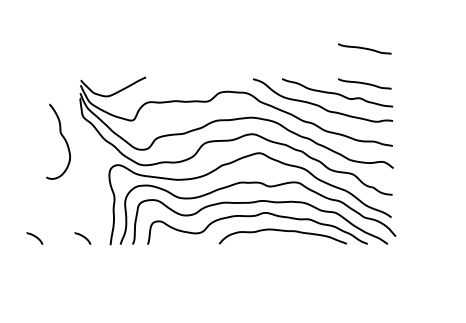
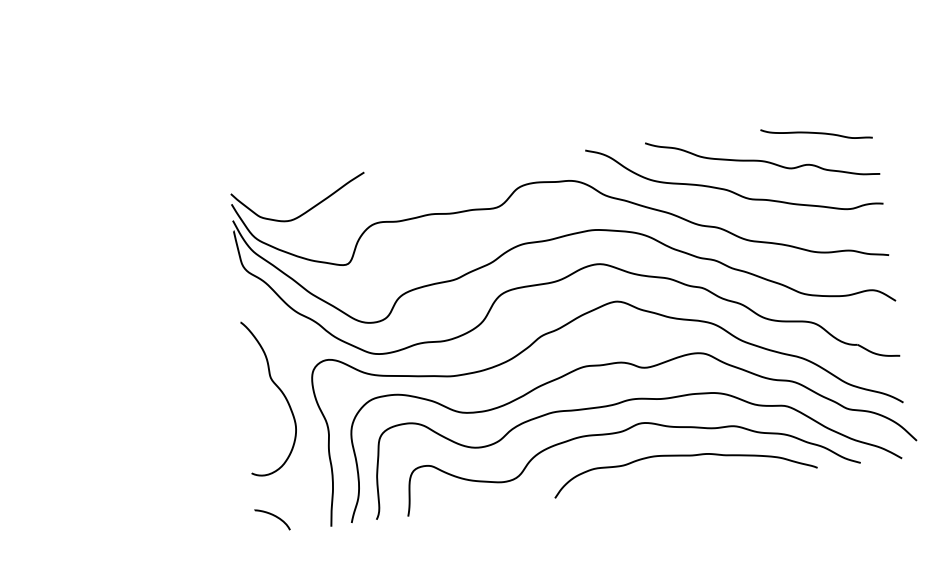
curve: (364, 48) -> (807, 60), removed
curve: (62, 137) -> (275, 387), moved
curve: (35, 237) -> (174, 528), removed

